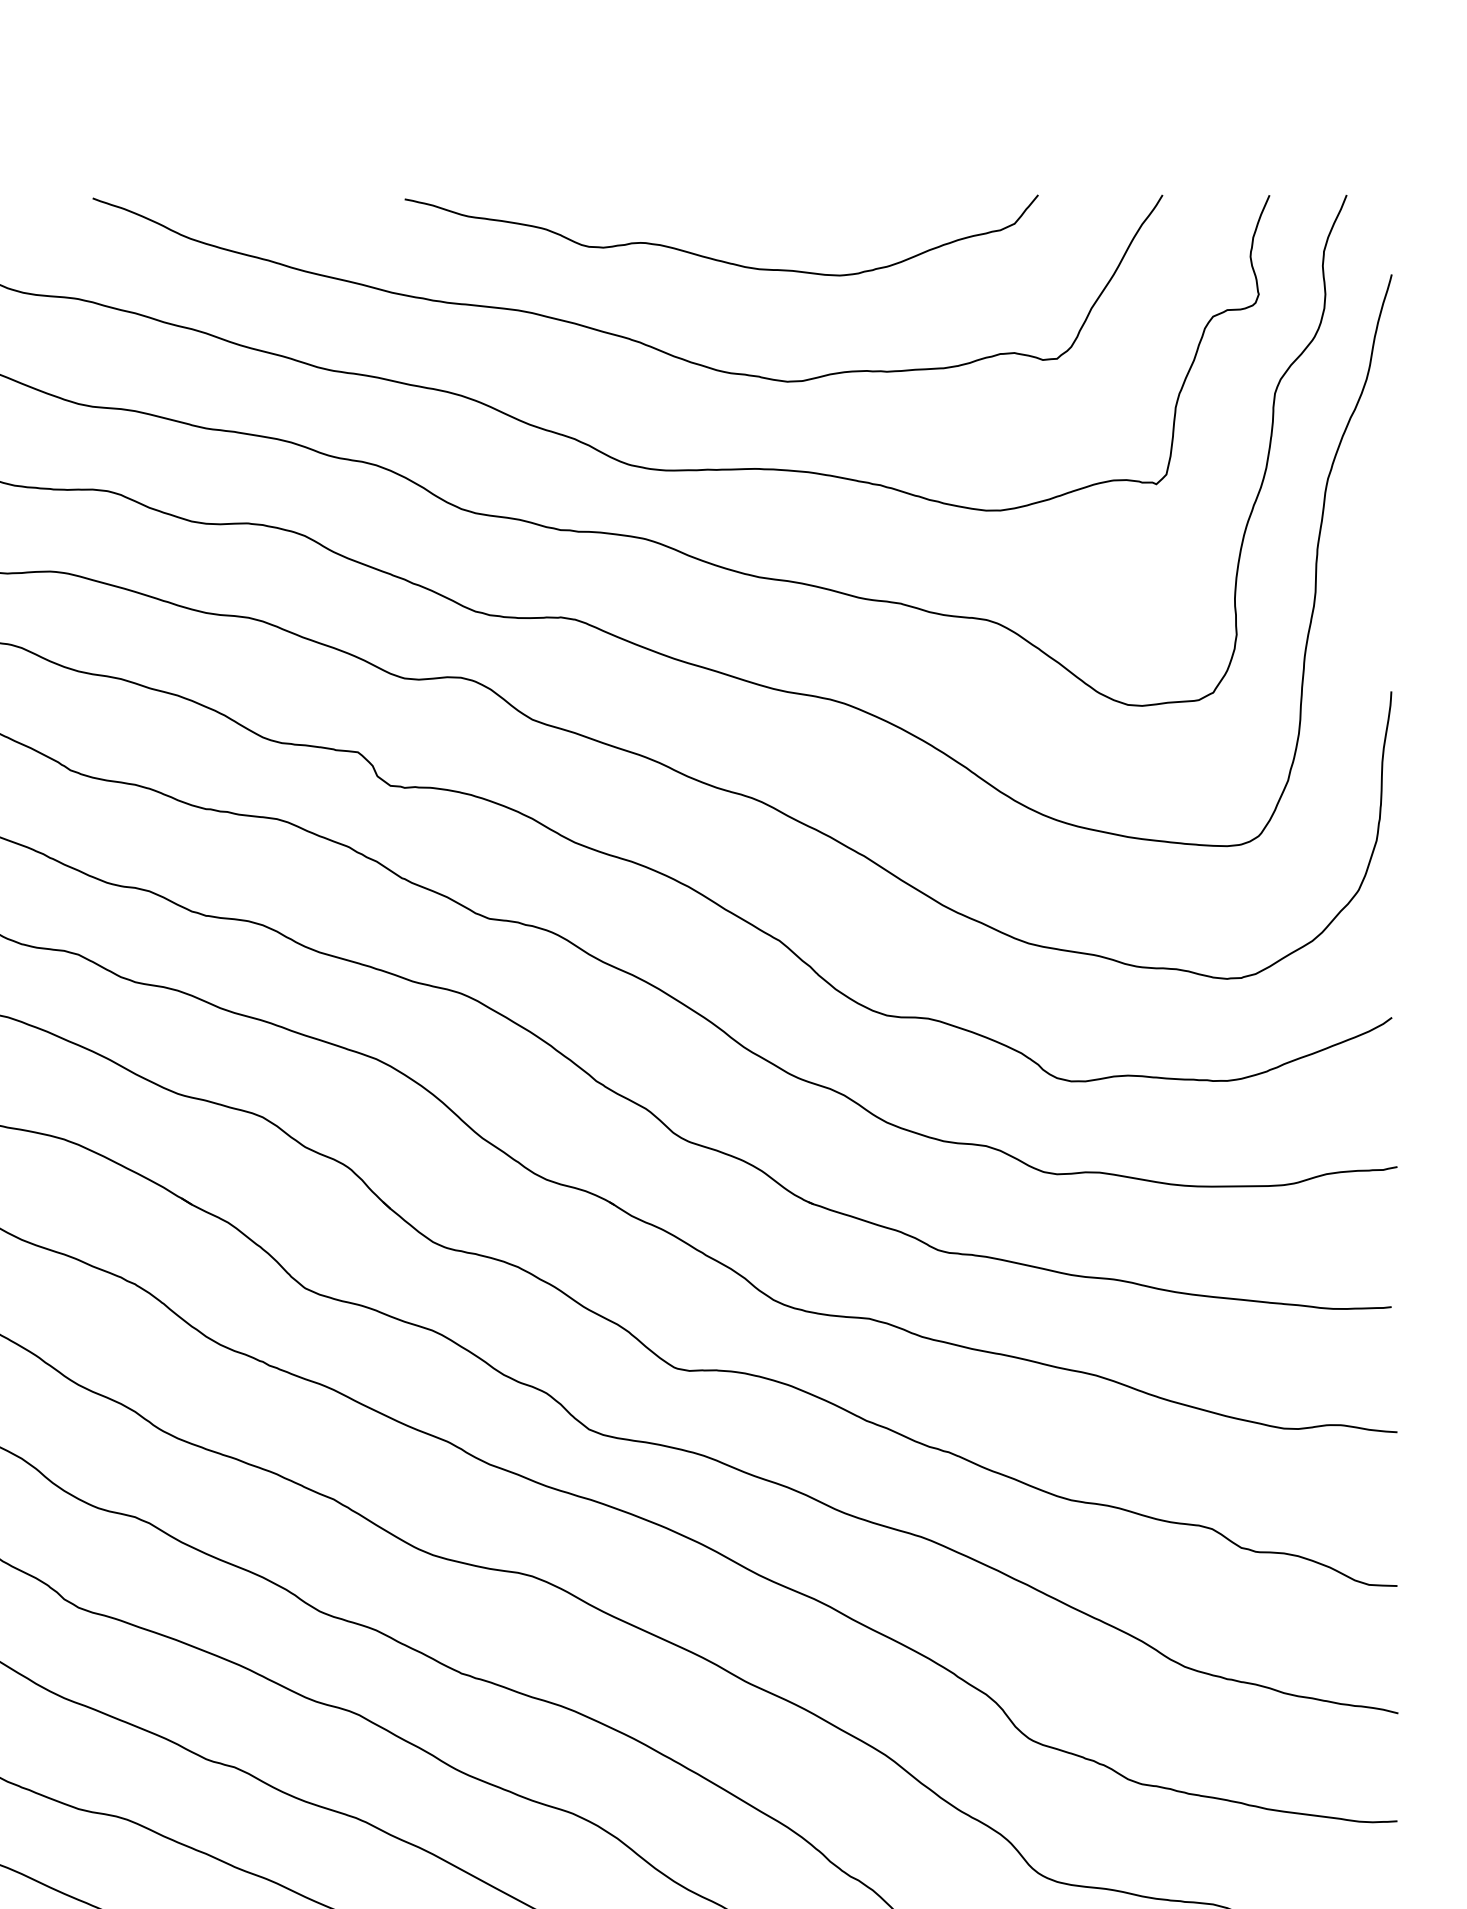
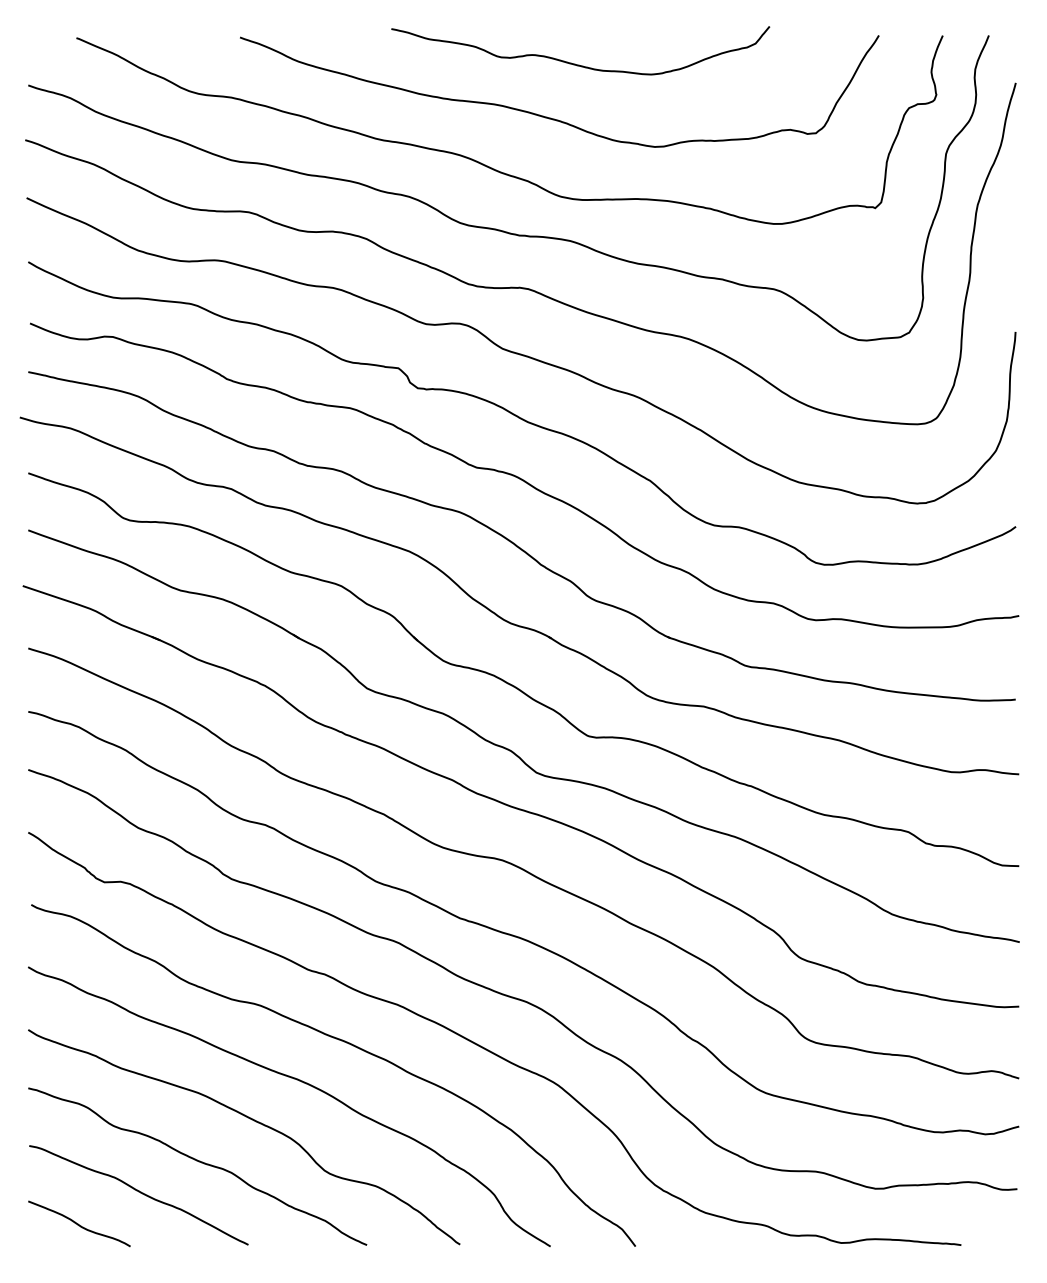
curve: (713, 257) -> (575, 63), moved

